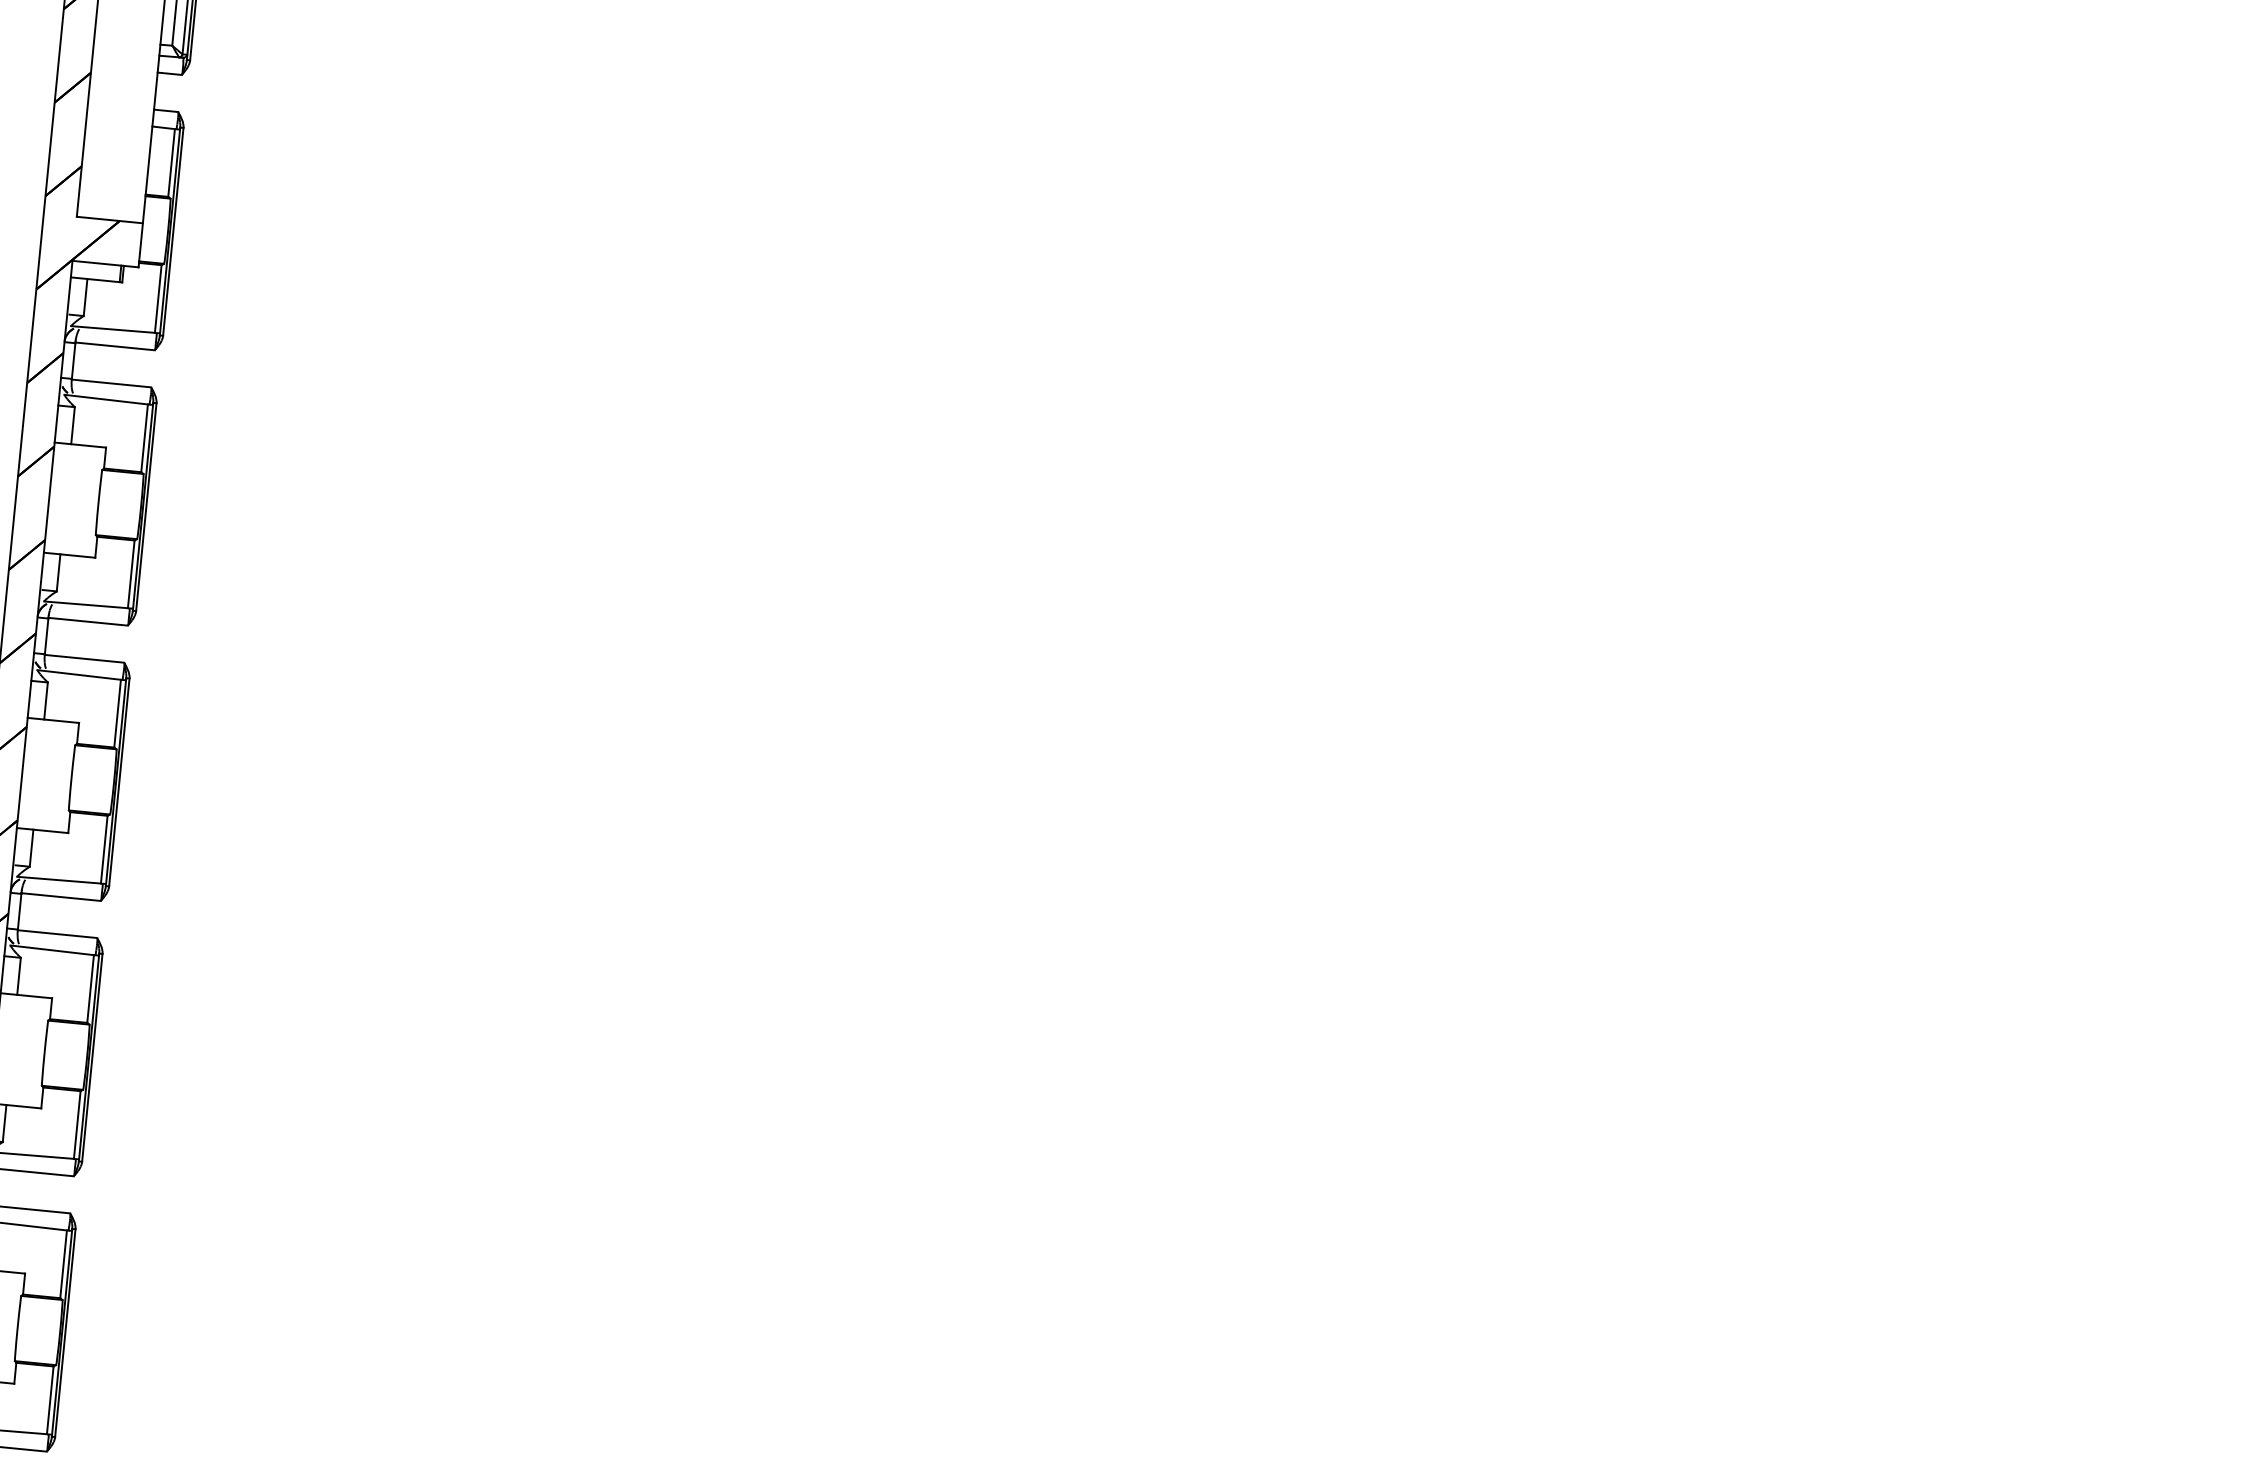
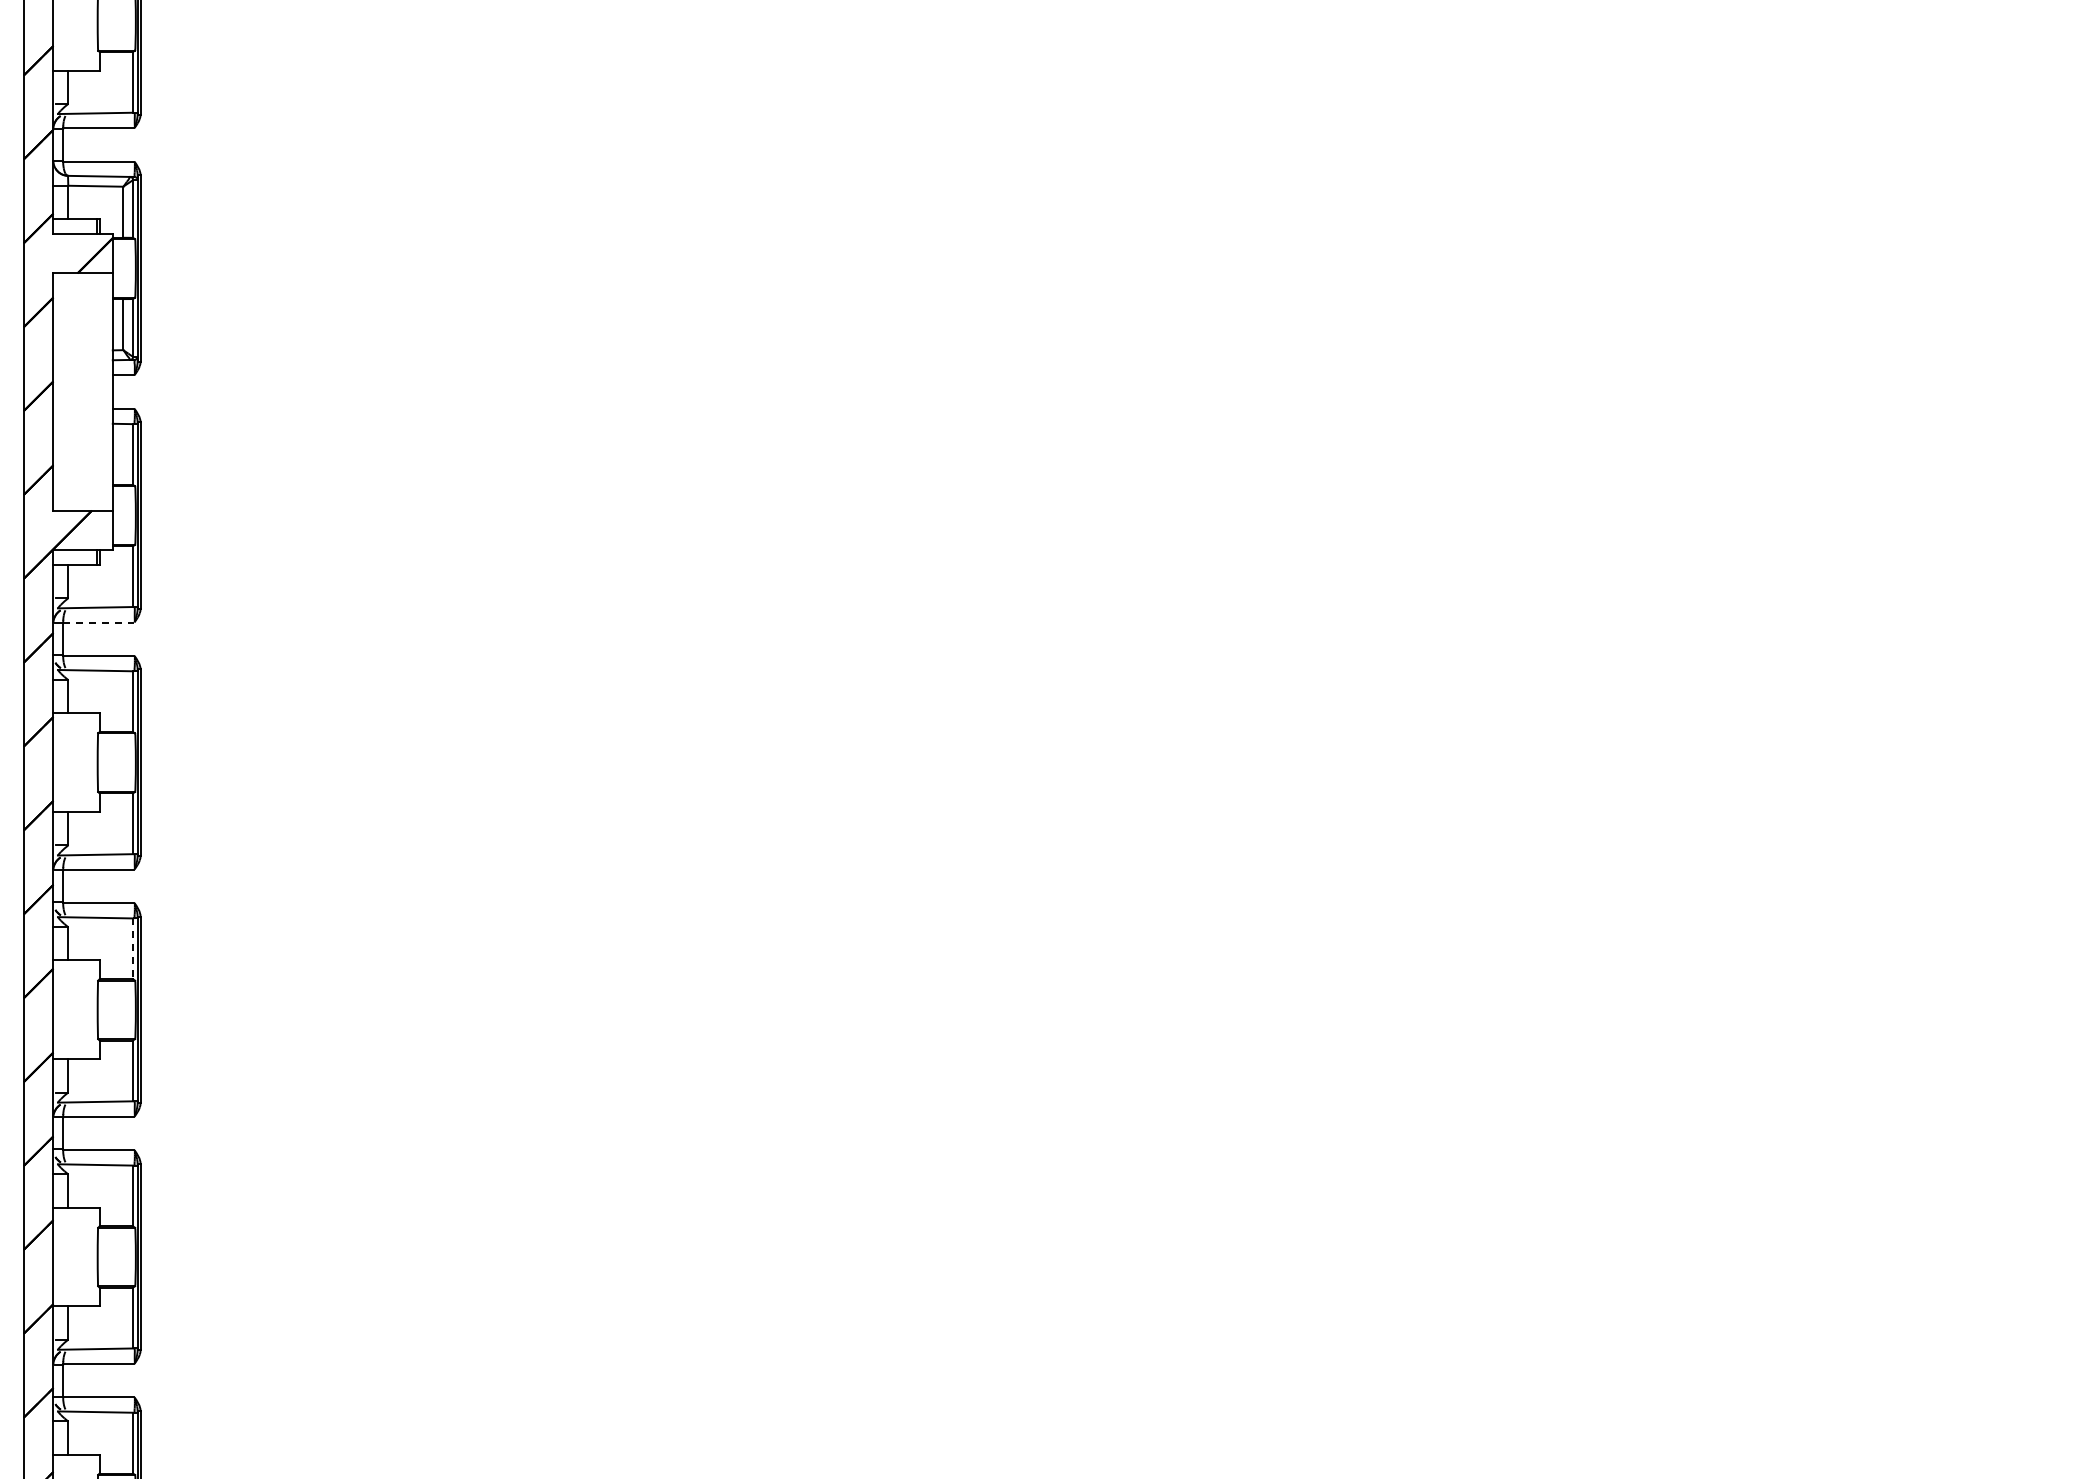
line: (114, 346) -> (98, 622), solid -> dashed
line: (118, 714) -> (133, 949), solid -> dashed

